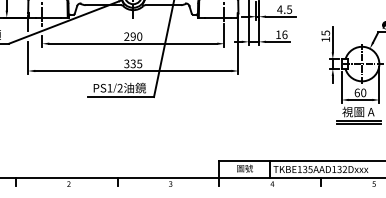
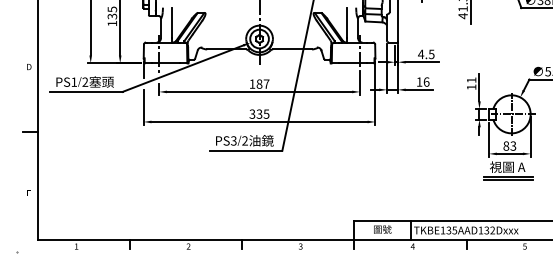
text: (325, 33) -> (471, 80), 15 -> 11
text: (133, 36) -> (259, 83), 290 -> 187
text: (109, 87) -> (233, 140), PS1 -> PS3
text: (360, 92) -> (509, 145), 60 -> 83

